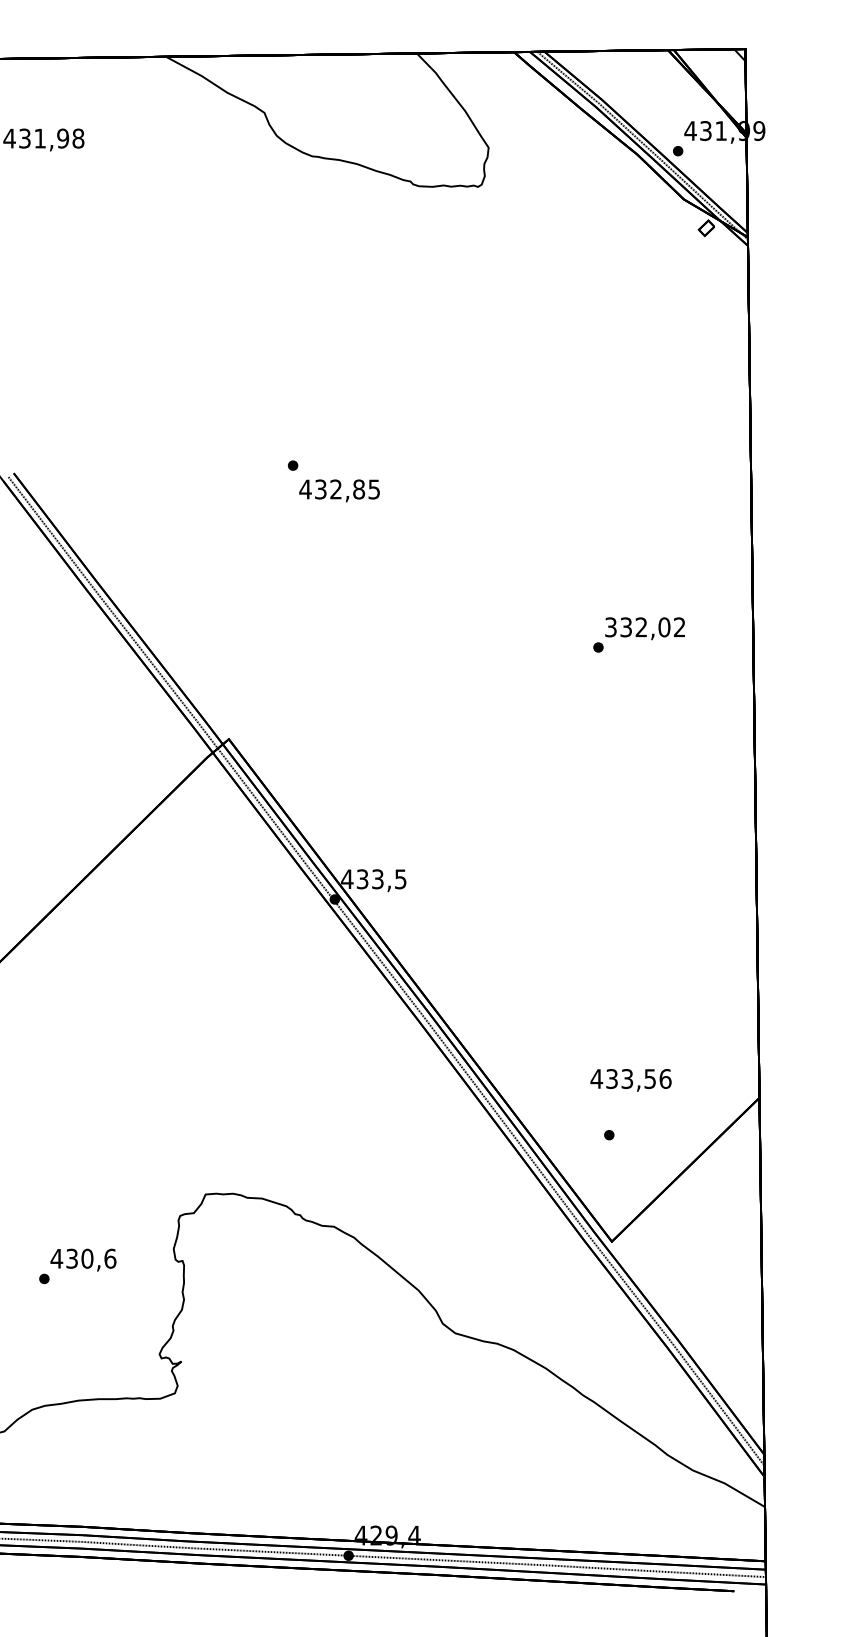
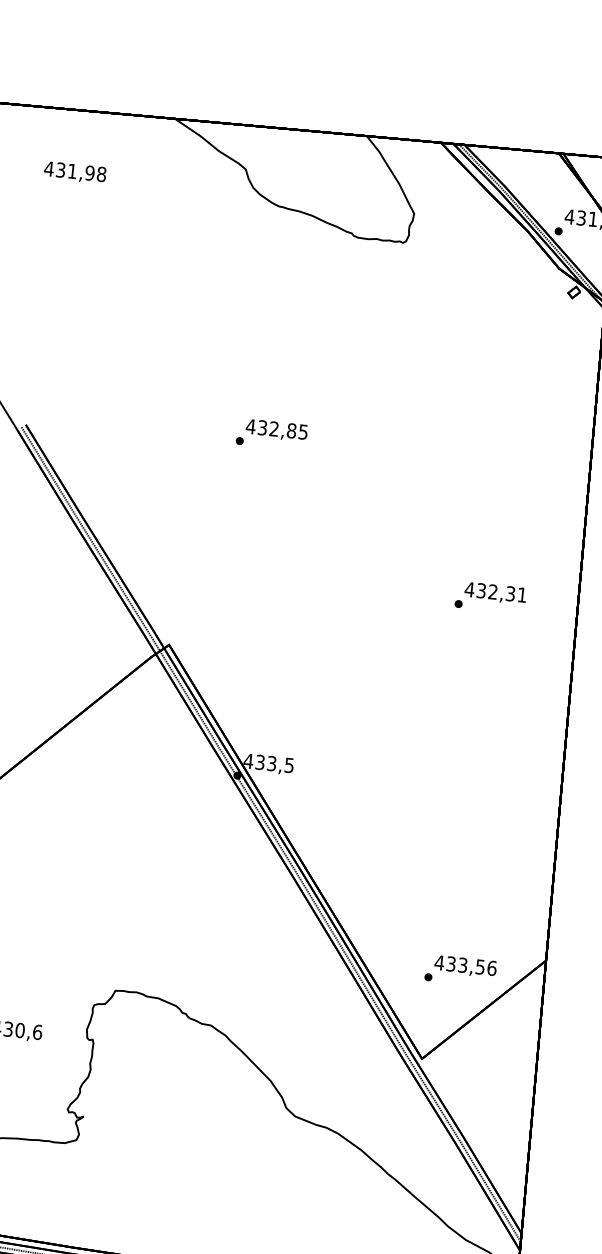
text: (339, 490) -> (276, 430), moved
text: (644, 627) -> (495, 592), 332,02 -> 432,31
text: (630, 1080) -> (465, 966), moved

